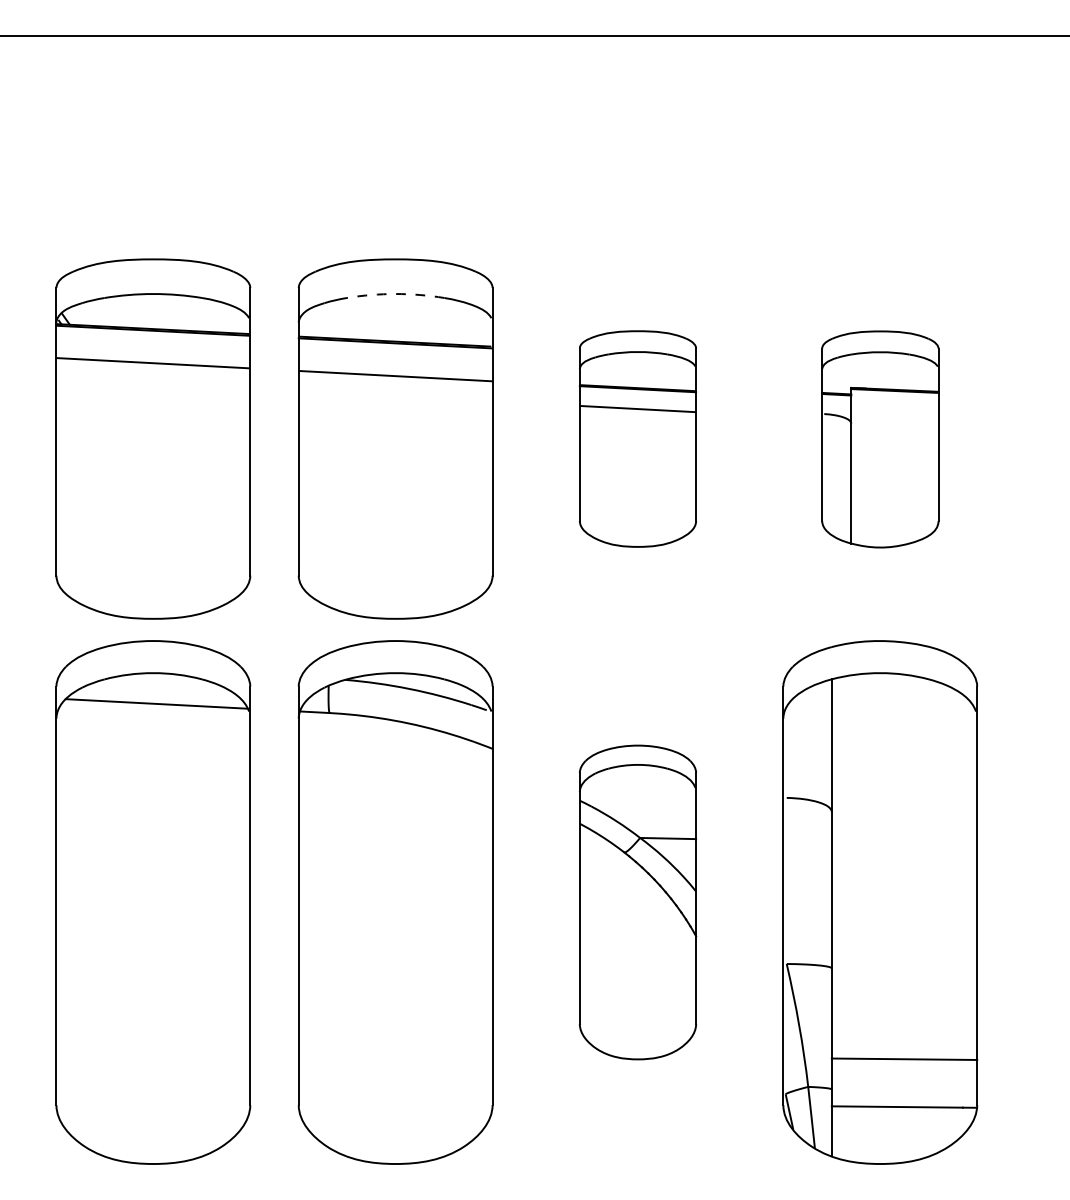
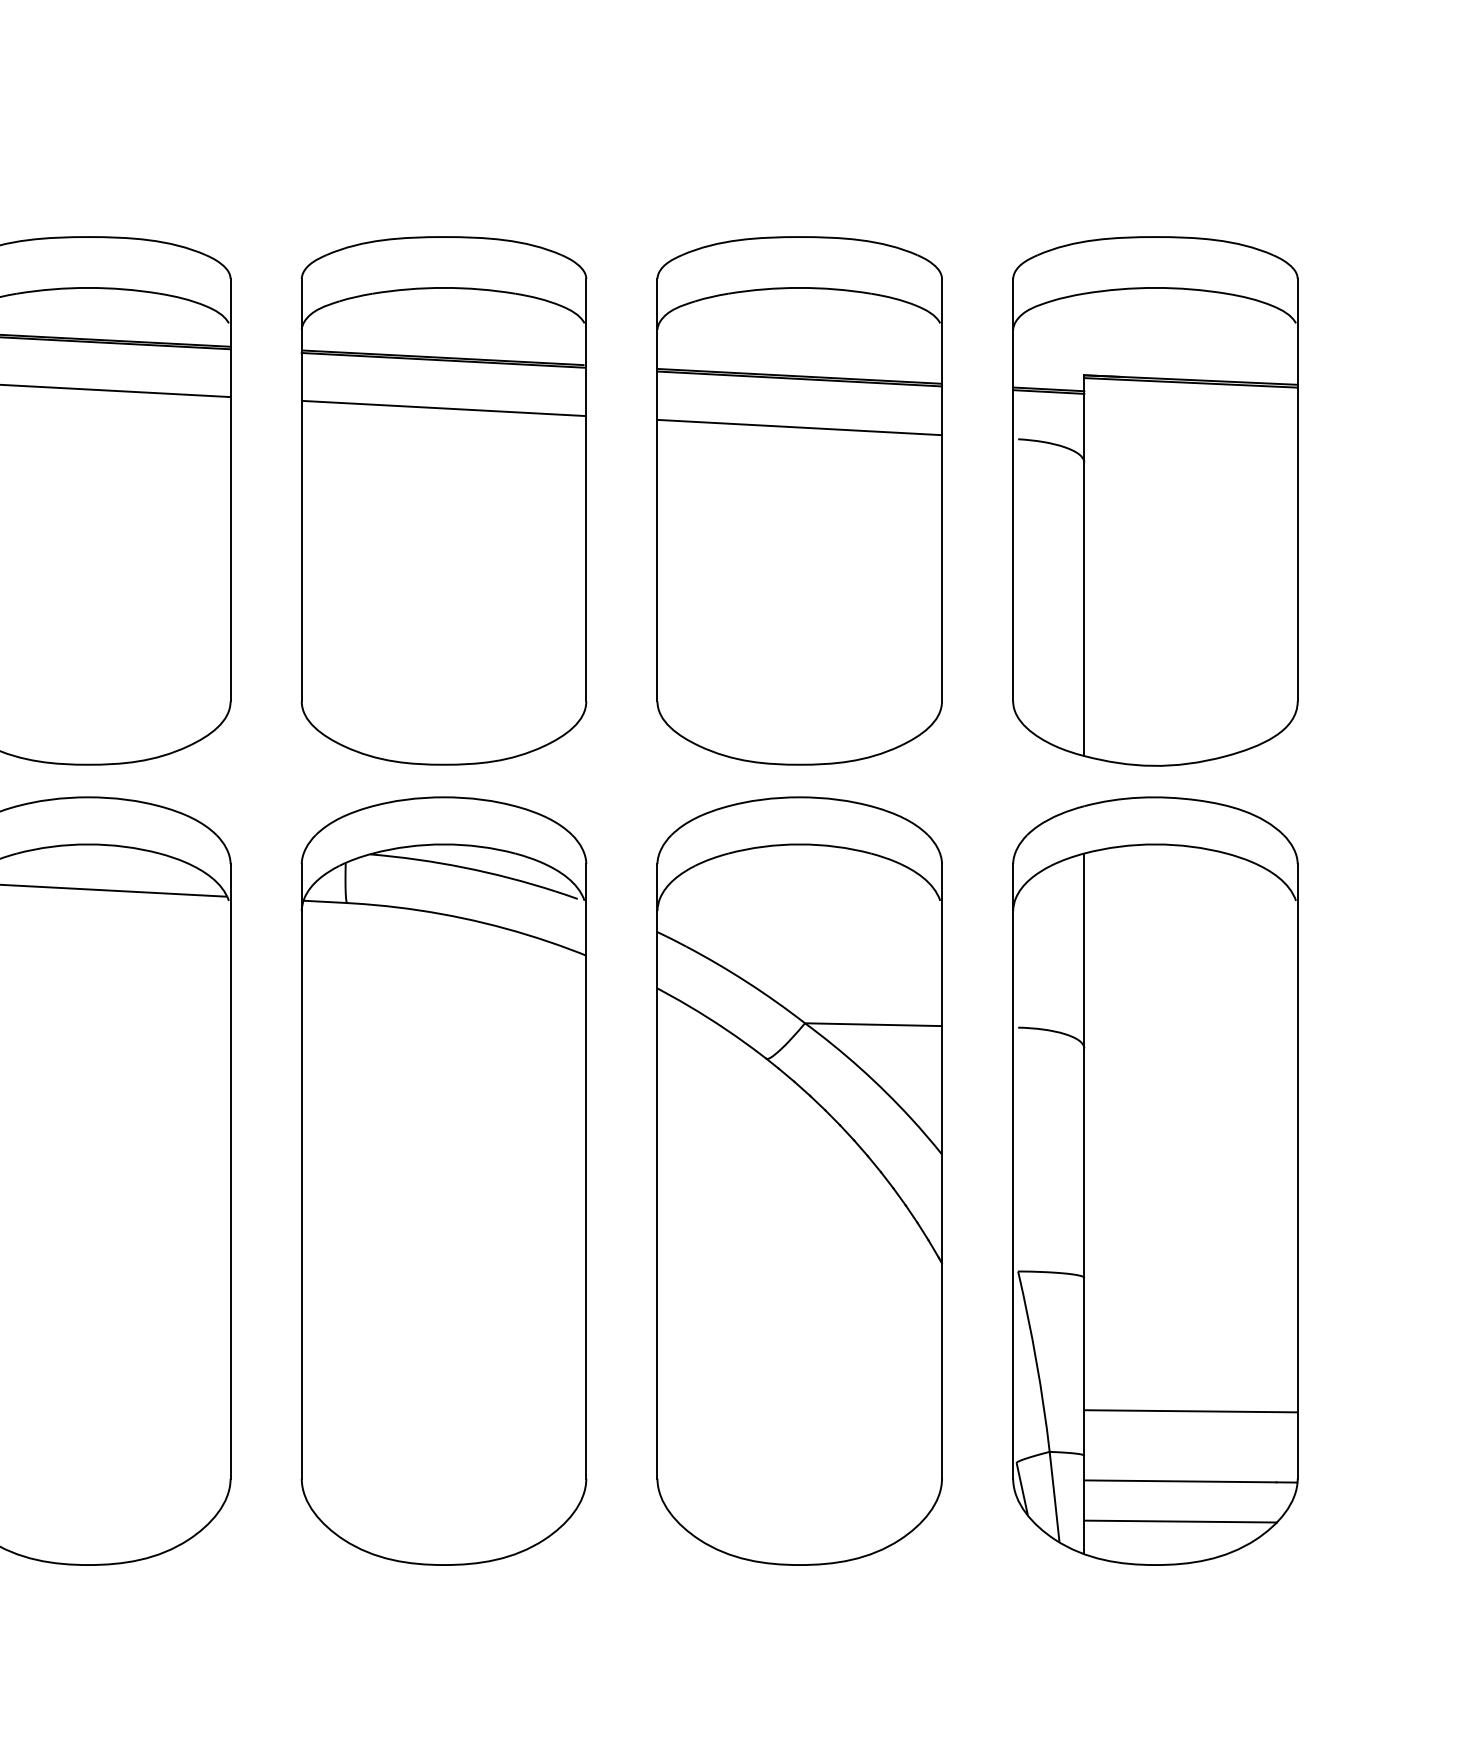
arc: (395, 294) -> (443, 288), dashed -> solid
part: (637, 438) -> (799, 500), size x1.67
part: (880, 439) -> (1155, 501), size x1.67
part: (637, 902) -> (799, 1181), size x1.67
line: (897, 1134) -> (1180, 1521), added

